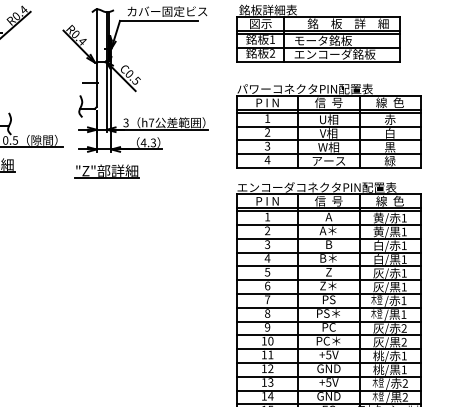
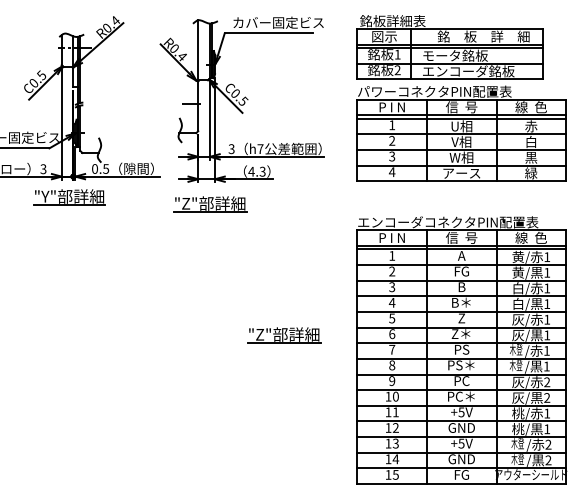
part: (328, 125) -> (461, 133), moved
text: (327, 230) -> (460, 271), A＊ -> FG
part: (172, 287) -> (284, 335), added

